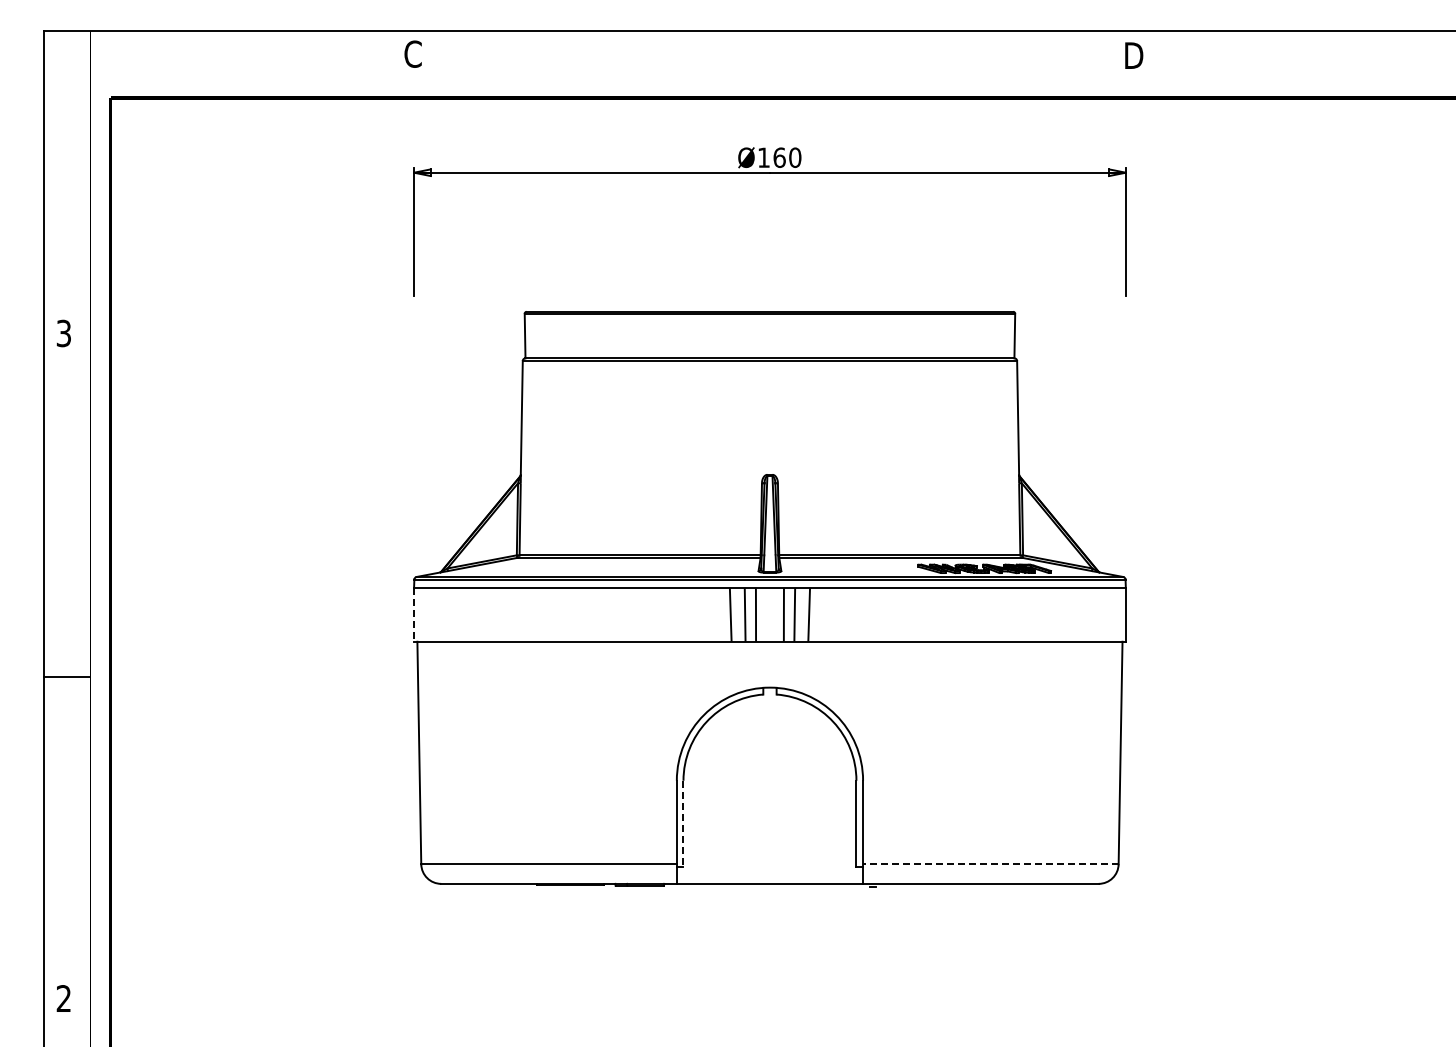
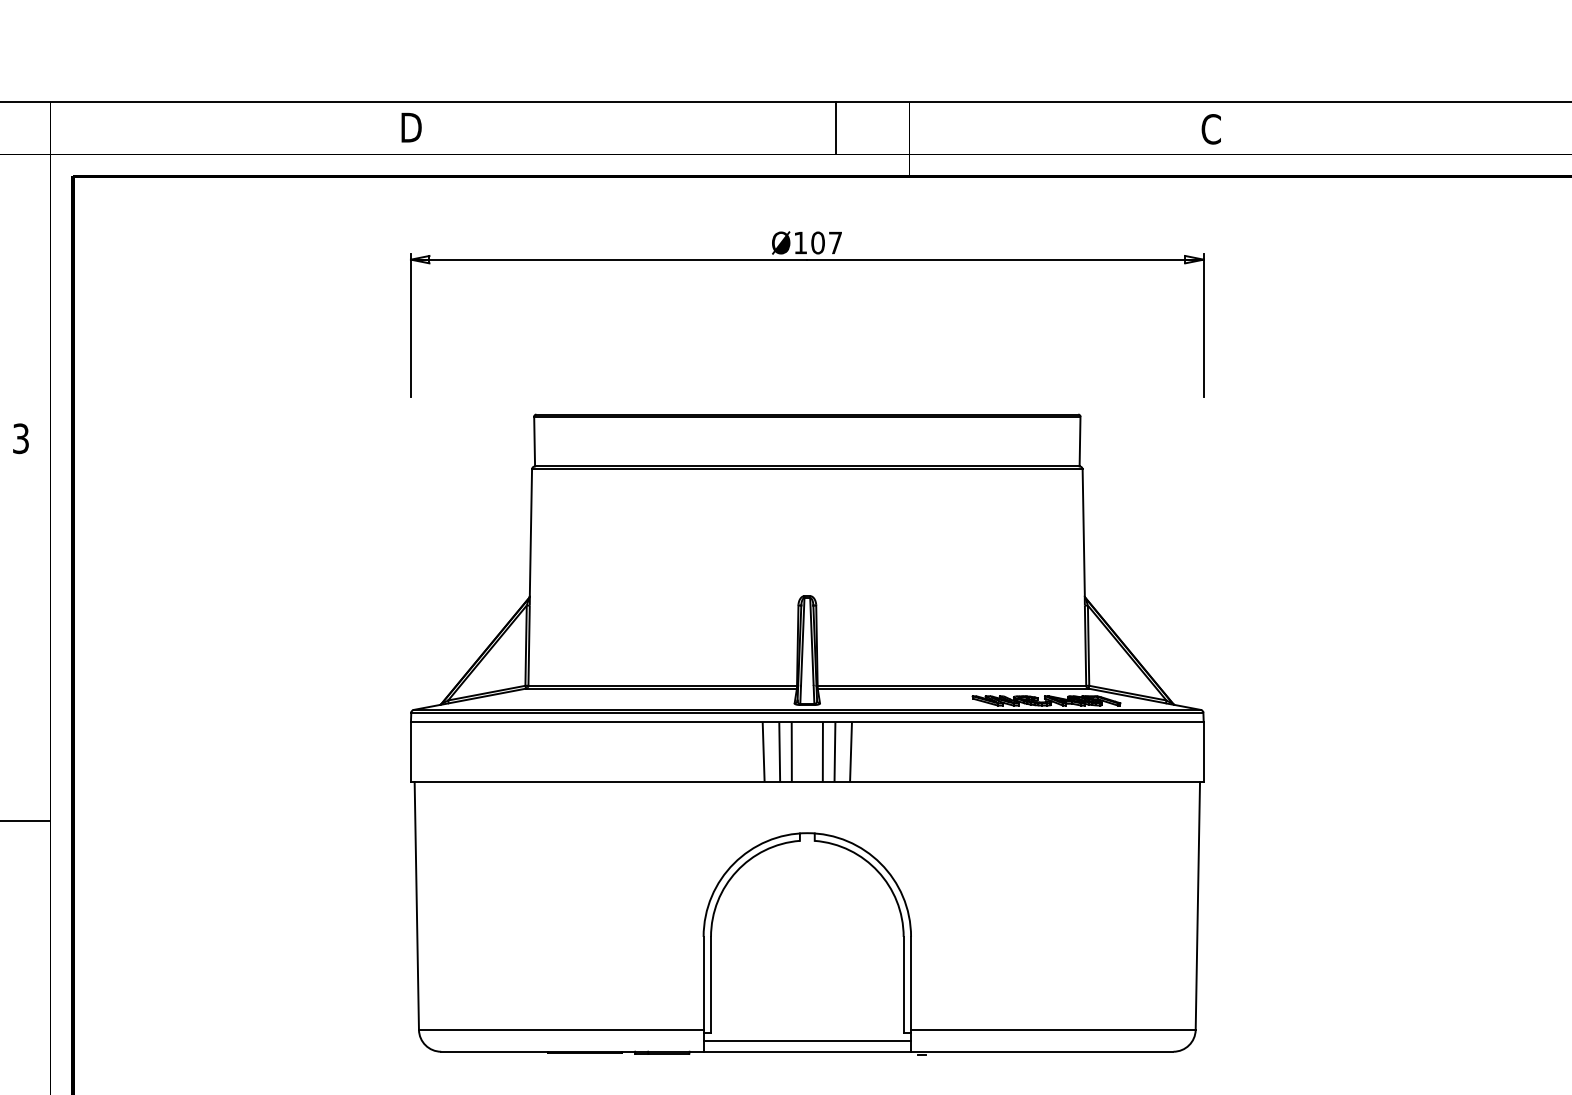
text: (413, 53) -> (410, 126), C -> D
line: (795, 54) -> (835, 127), added
text: (1133, 55) -> (1212, 129), D -> C
text: (787, 157) -> (826, 242), Ø160 -> Ø107
line: (414, 614) -> (411, 751), dashed -> solid
line: (683, 824) -> (711, 985), dashed -> solid
line: (990, 864) -> (1052, 1030), dashed -> solid
line: (769, 873) -> (806, 1040), added

